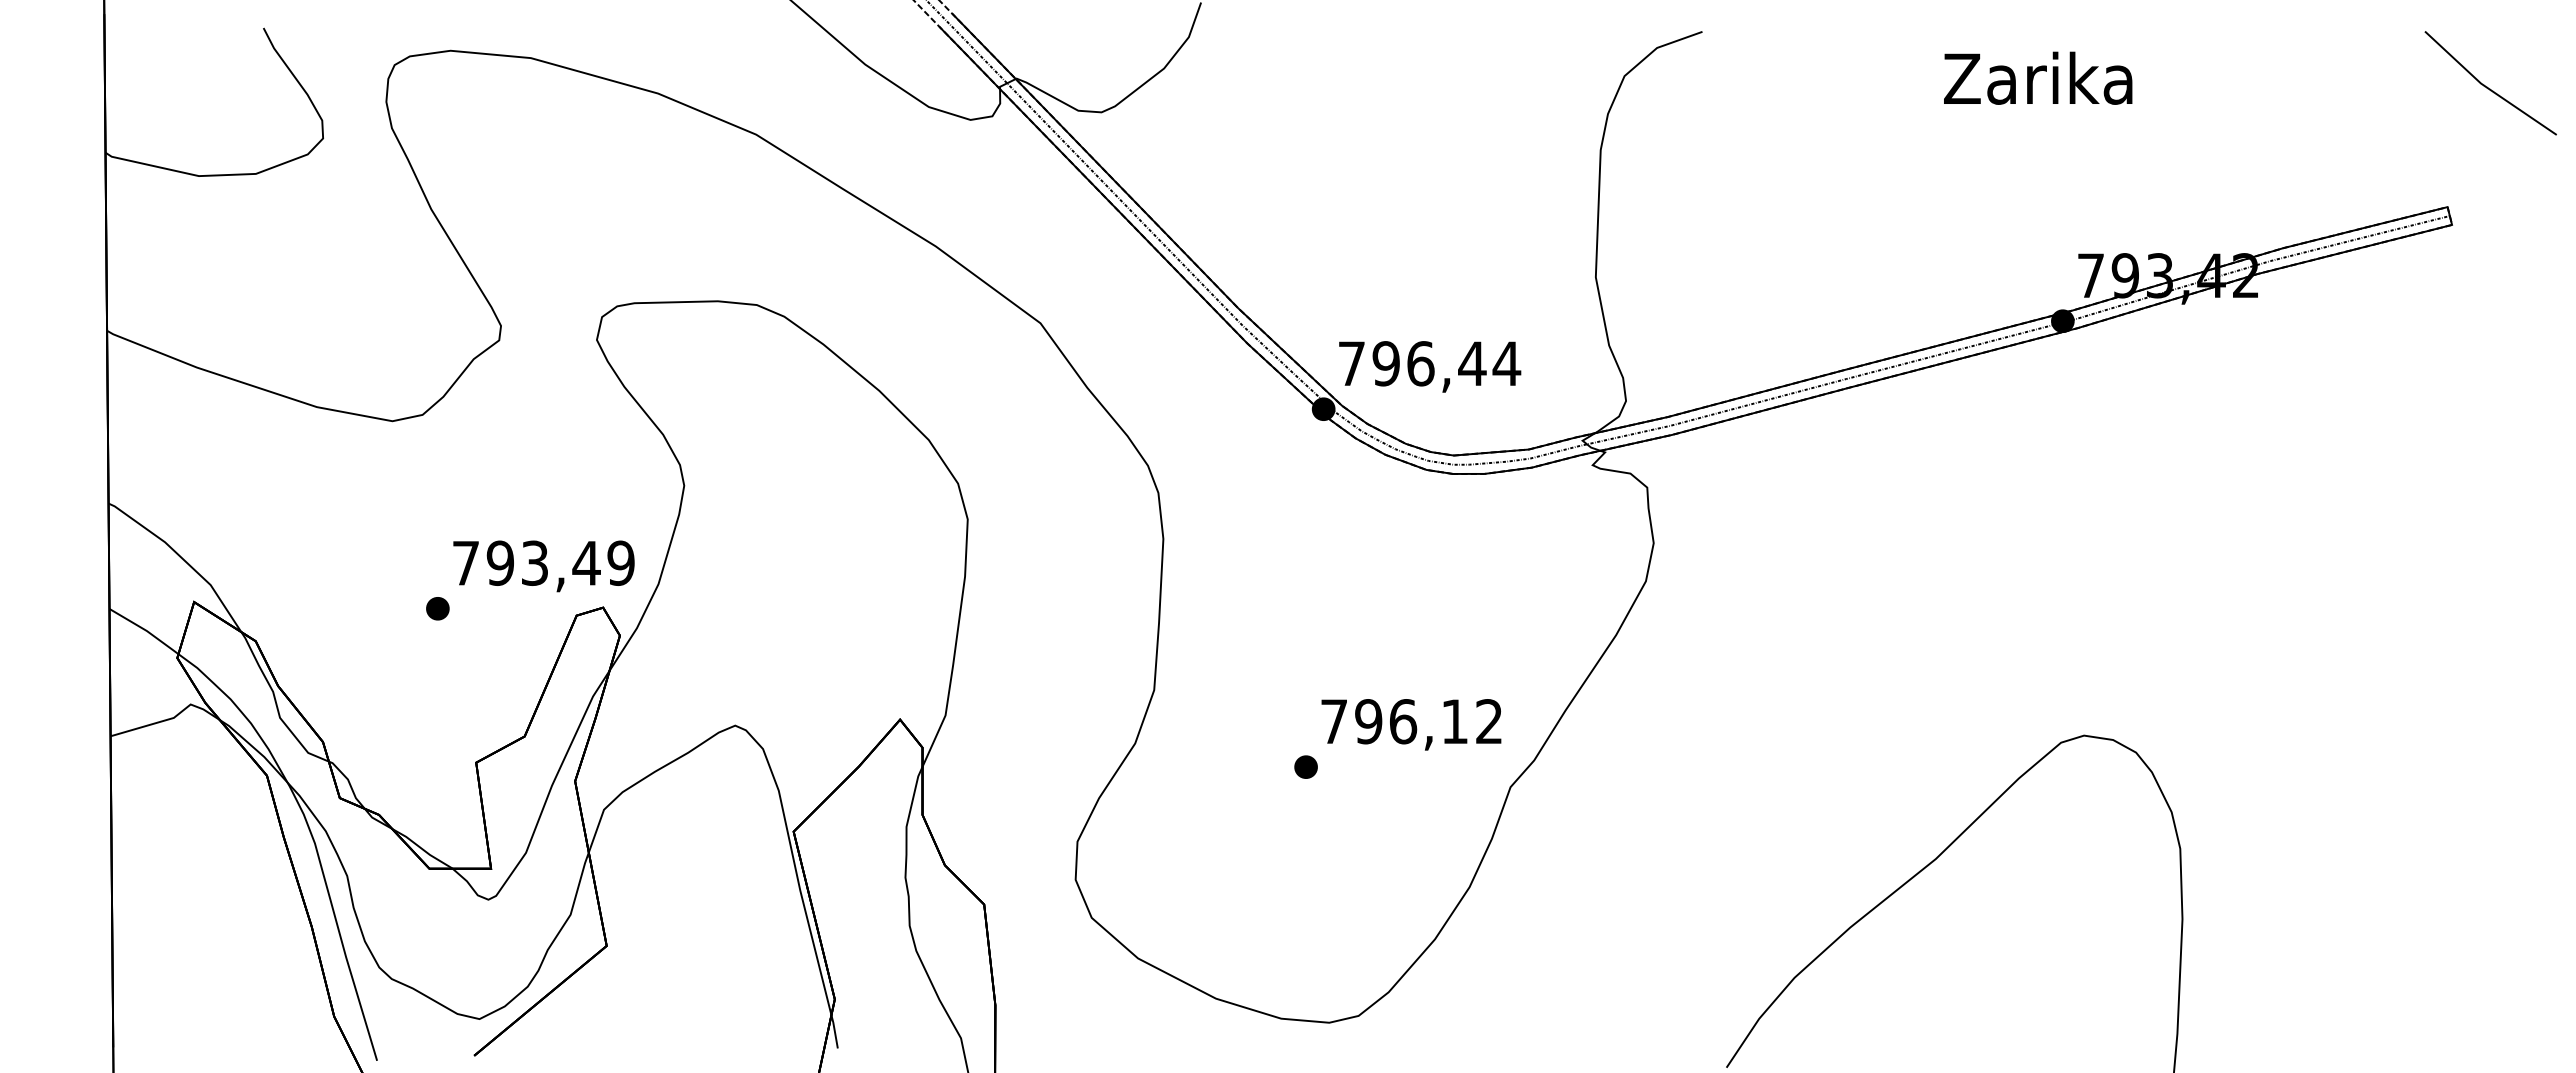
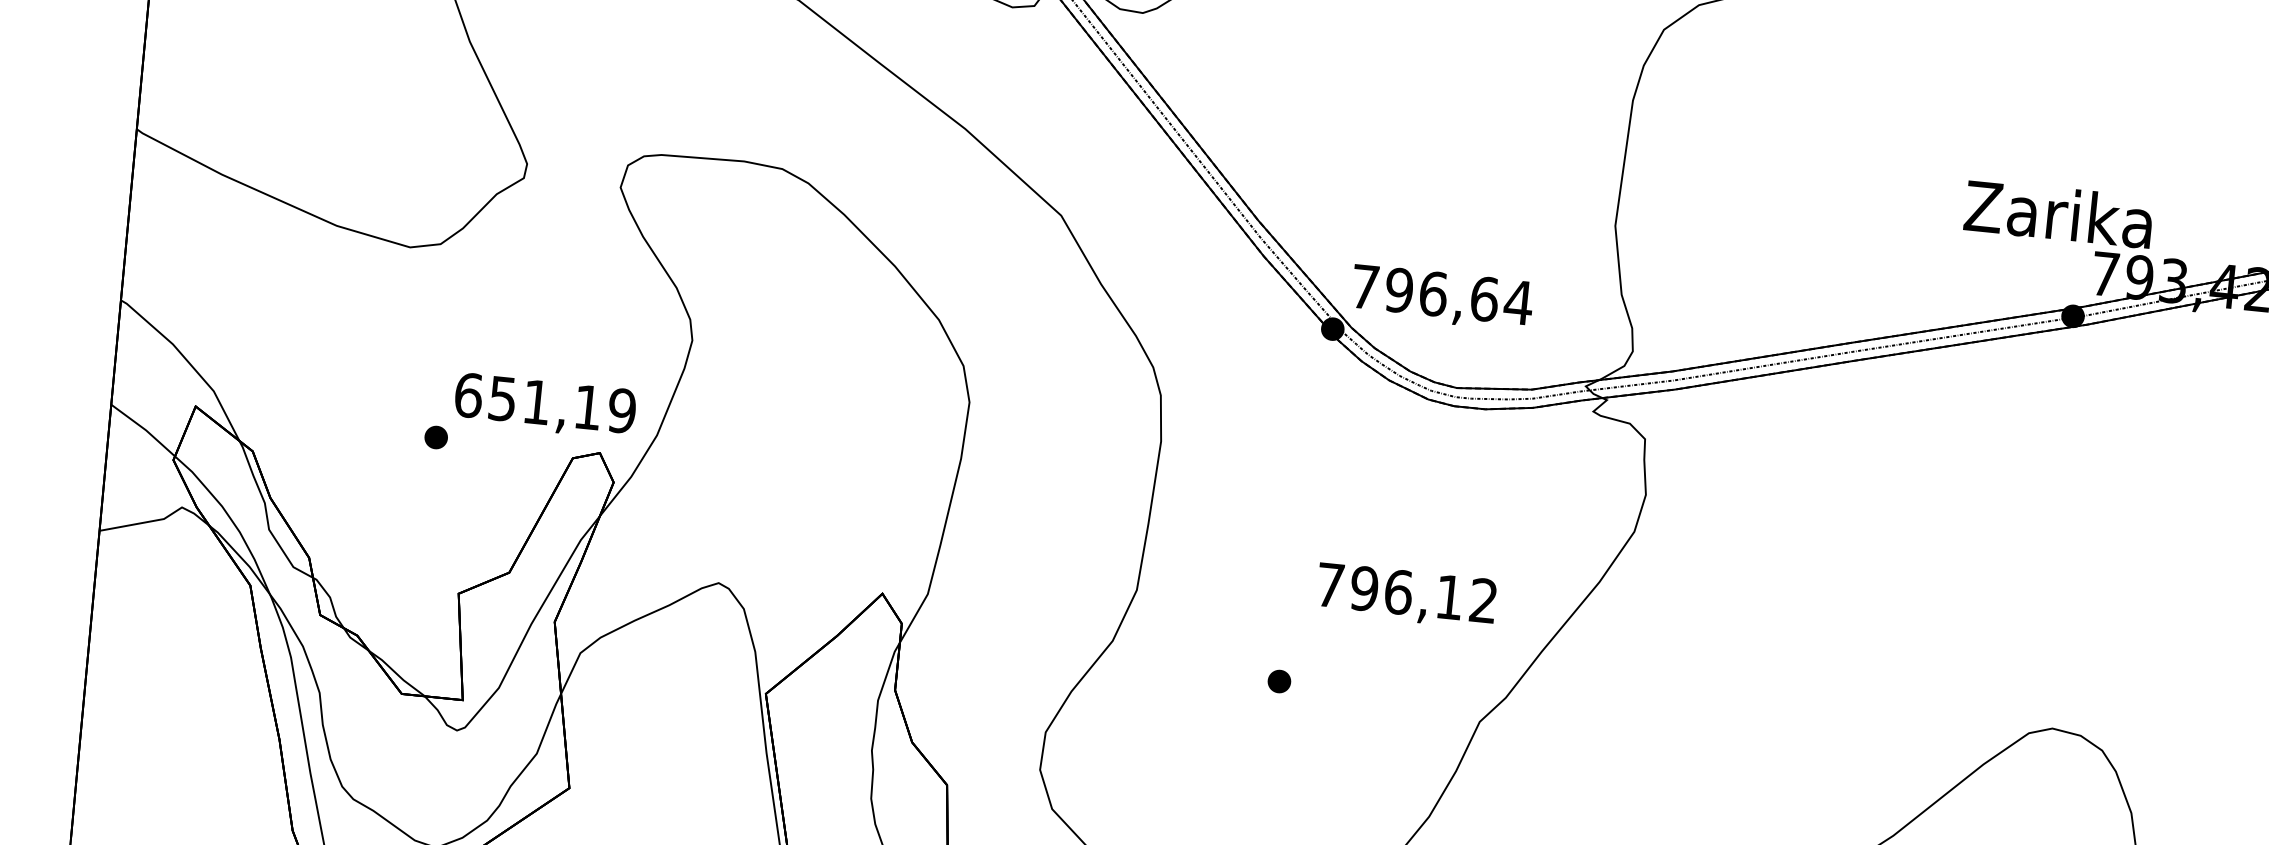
text: (2038, 77) -> (2059, 213), moved
text: (1472, 363) -> (1484, 298), 796,44 -> 796,64
text: (526, 562) -> (528, 400), 793,49 -> 651,19
text: (1411, 724) -> (1406, 595), moved

